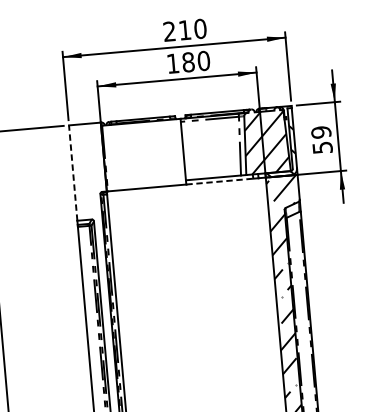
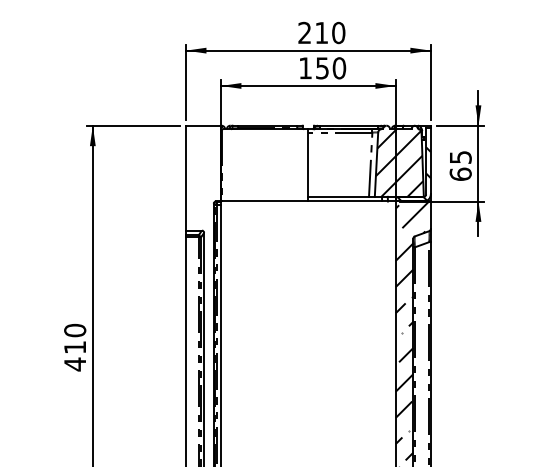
text: (188, 62) -> (322, 68), 180 -> 150
text: (321, 139) -> (460, 165), 59 -> 65
line: (73, 172) -> (186, 177), dashed -> solid
line: (220, 181) -> (345, 201), dashed -> solid

